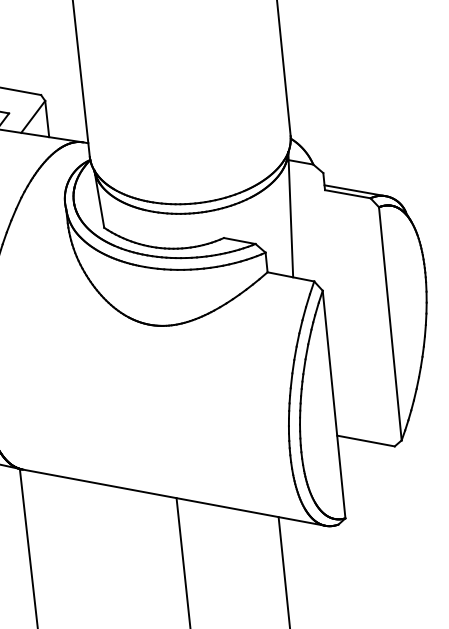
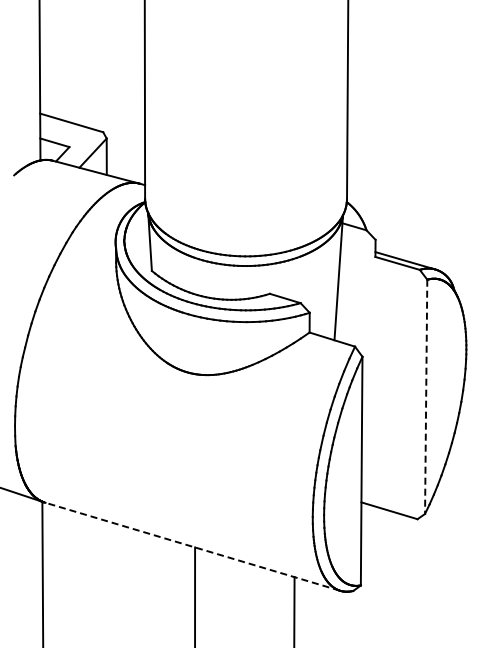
line: (390, 324) -> (426, 397), solid -> dashed
line: (173, 497) -> (192, 546), solid -> dashed

